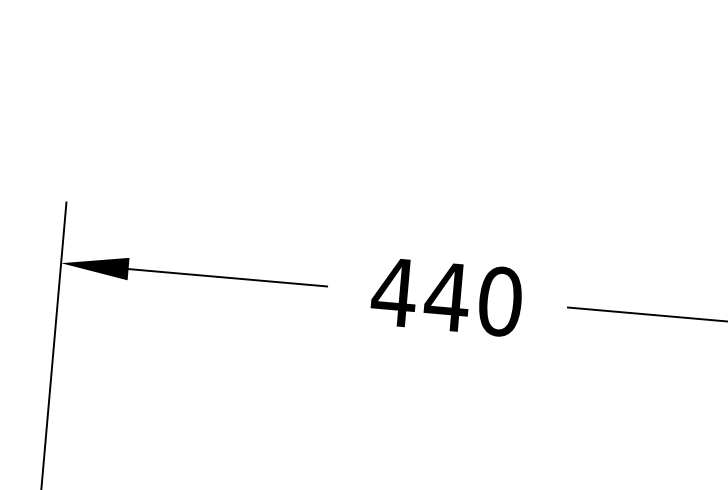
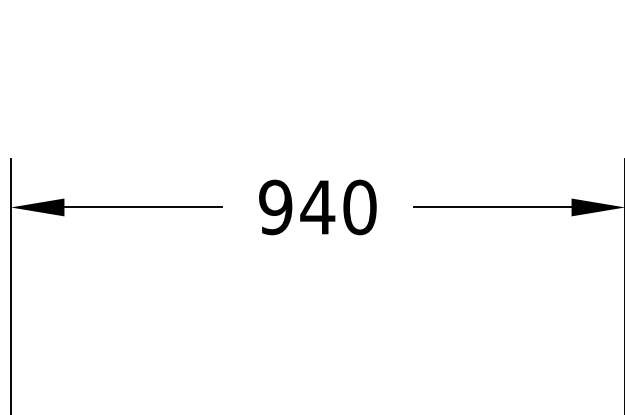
text: (394, 292) -> (275, 207), 440 -> 940

